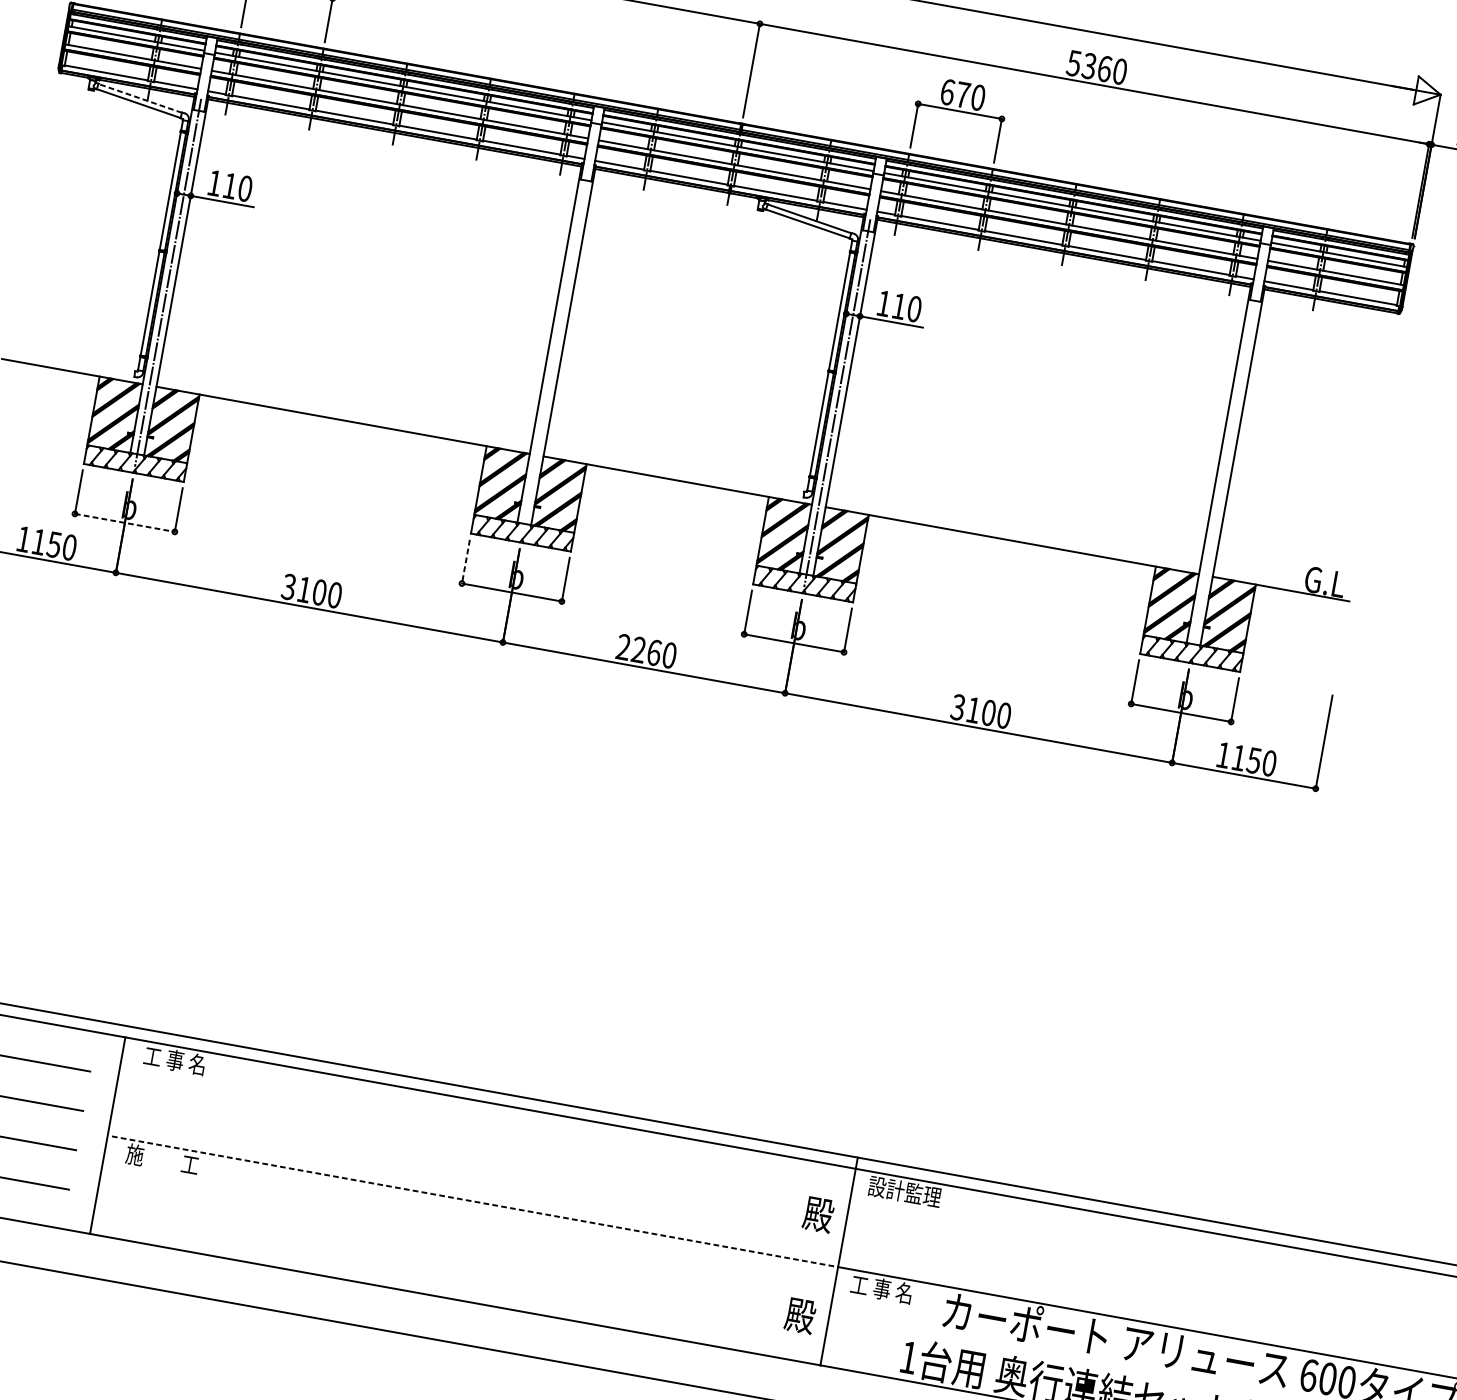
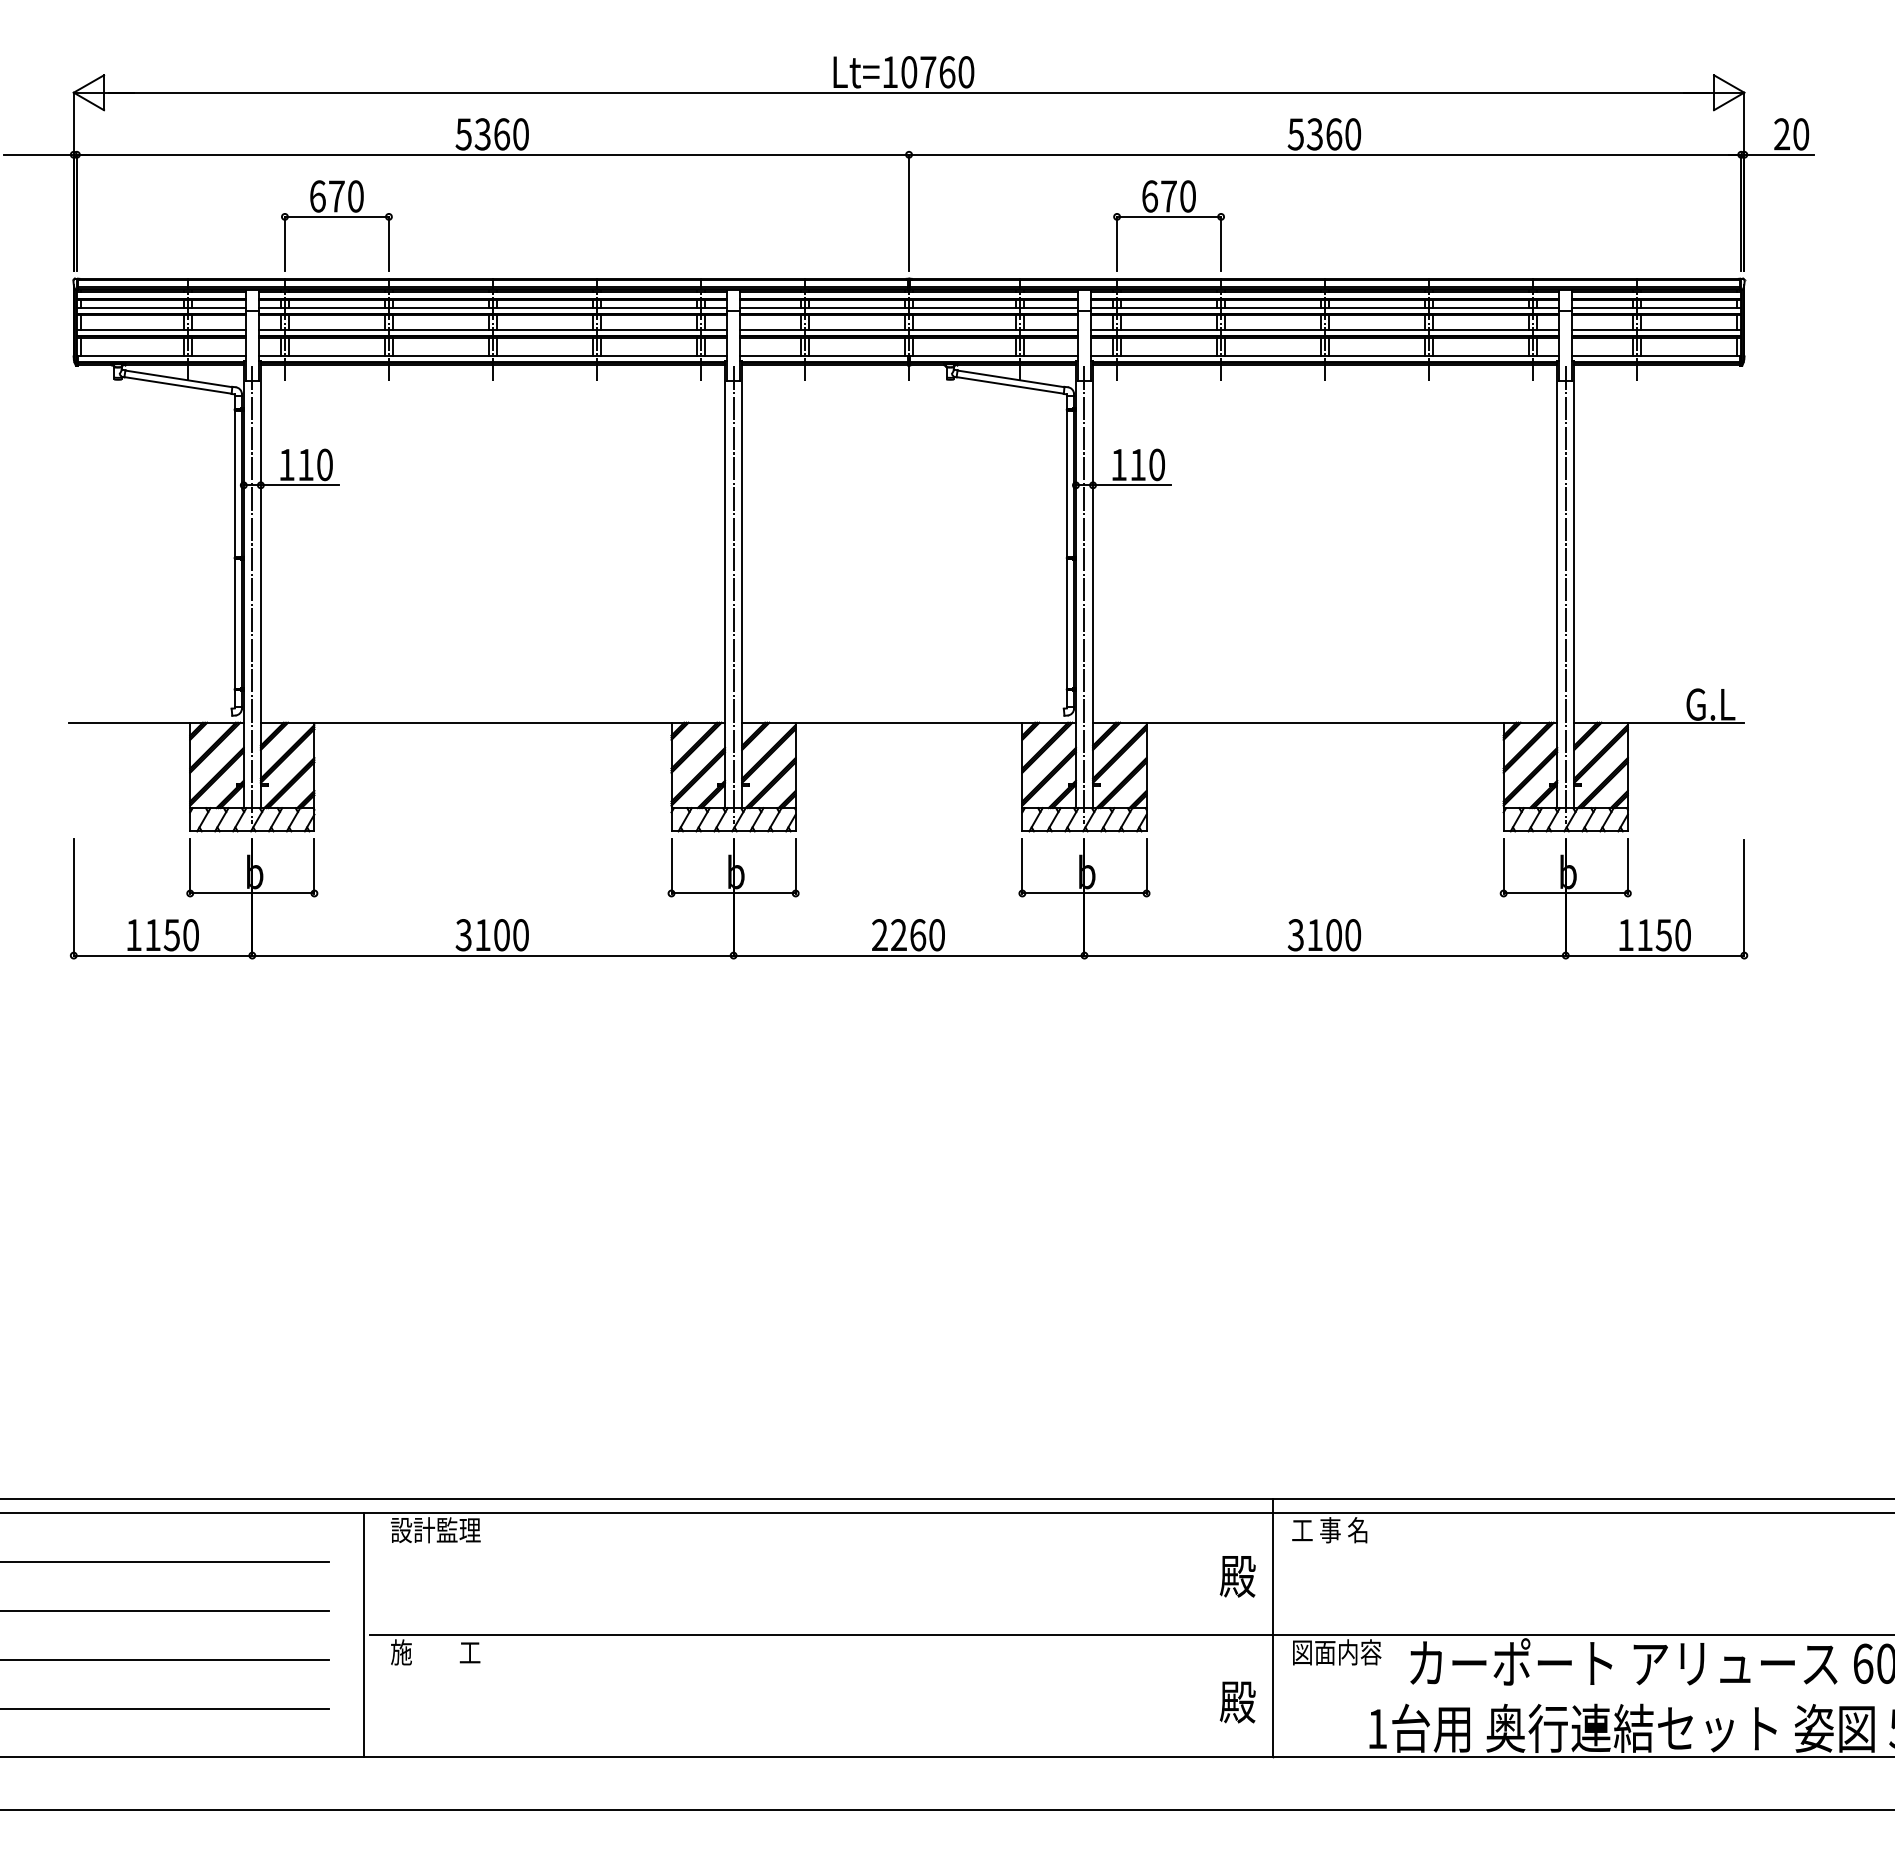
line: (140, 98) -> (178, 378), dashed -> solid
line: (555, 352) -> (733, 594), added
line: (1224, 472) -> (1565, 594), added
line: (125, 522) -> (252, 893), dashed -> solid
line: (465, 561) -> (671, 866), dashed -> solid
text: (180, 1061) -> (435, 1530), 工 事 名 -> 設計監理
text: (904, 1192) -> (1336, 1530), 設計監理 -> 工 事 名
line: (475, 1201) -> (821, 1635), dashed -> solid
text: (886, 1290) -> (1336, 1652), 工 事 名 -> 図面内容

